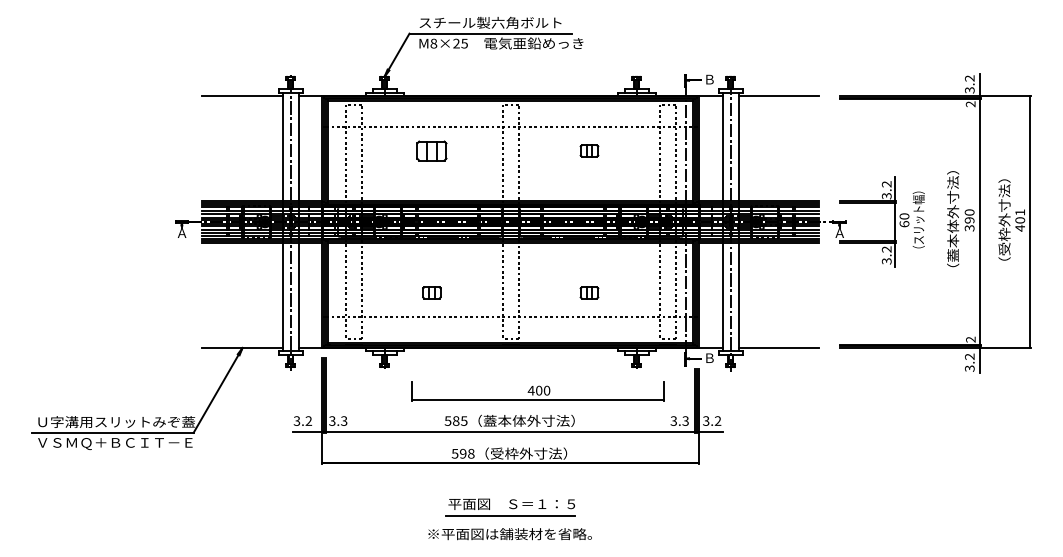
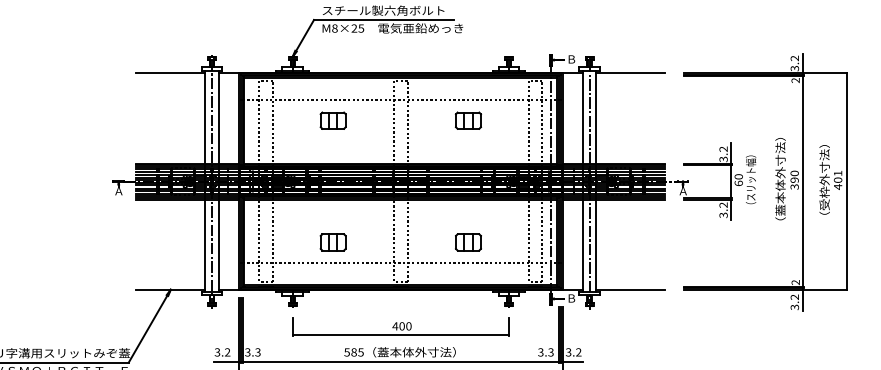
part: (589, 150) -> (468, 120), size x1.67
part: (431, 292) -> (332, 242), size x1.67
part: (589, 292) -> (468, 242), size x1.67
part: (537, 391) -> (400, 327), moved

